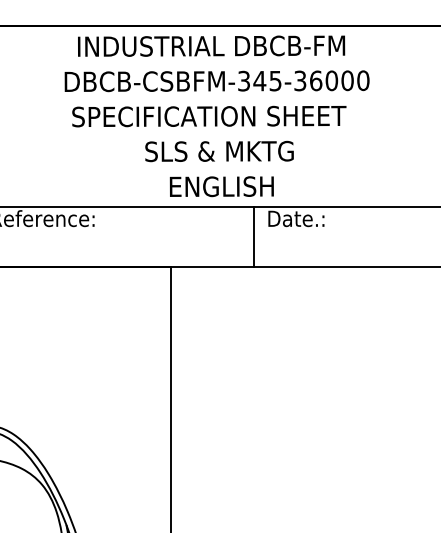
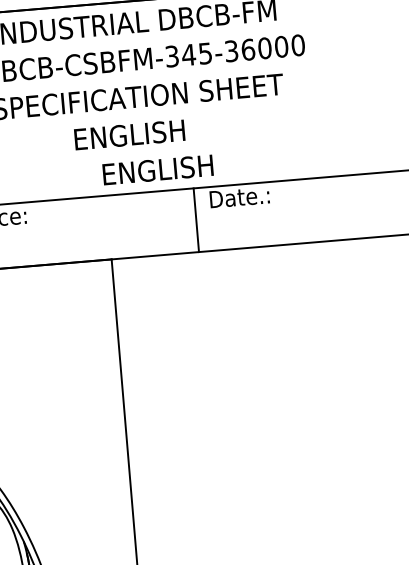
text: (219, 151) -> (152, 133), SLS & MKTG -> ENGLISH

